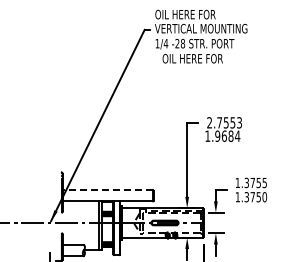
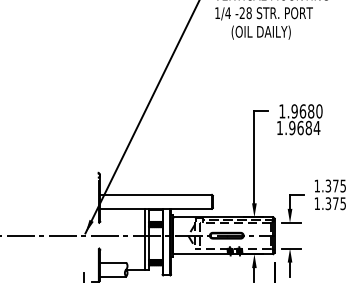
text: (192, 59) -> (260, 32), OIL HERE FOR -> (OIL DAILY)
text: (224, 122) -> (300, 110), 2.7553 -> 1.9680
line: (107, 190) -> (155, 195), dashed -> solid

